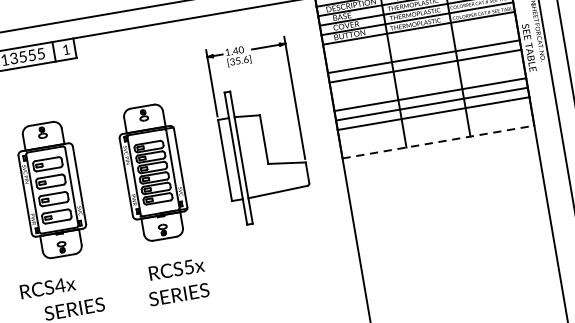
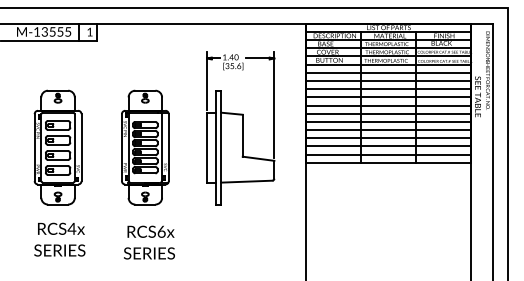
line: (420, 37) -> (388, 72), added
line: (422, 47) -> (388, 81), added
line: (427, 75) -> (388, 105), added
line: (428, 84) -> (388, 113), added
line: (435, 123) -> (388, 146), added
line: (436, 132) -> (388, 154), added
line: (438, 141) -> (388, 162), dashed -> solid
text: (188, 266) -> (161, 231), RCS5x -> RCS6x
text: (47, 287) -> (61, 228), moved

